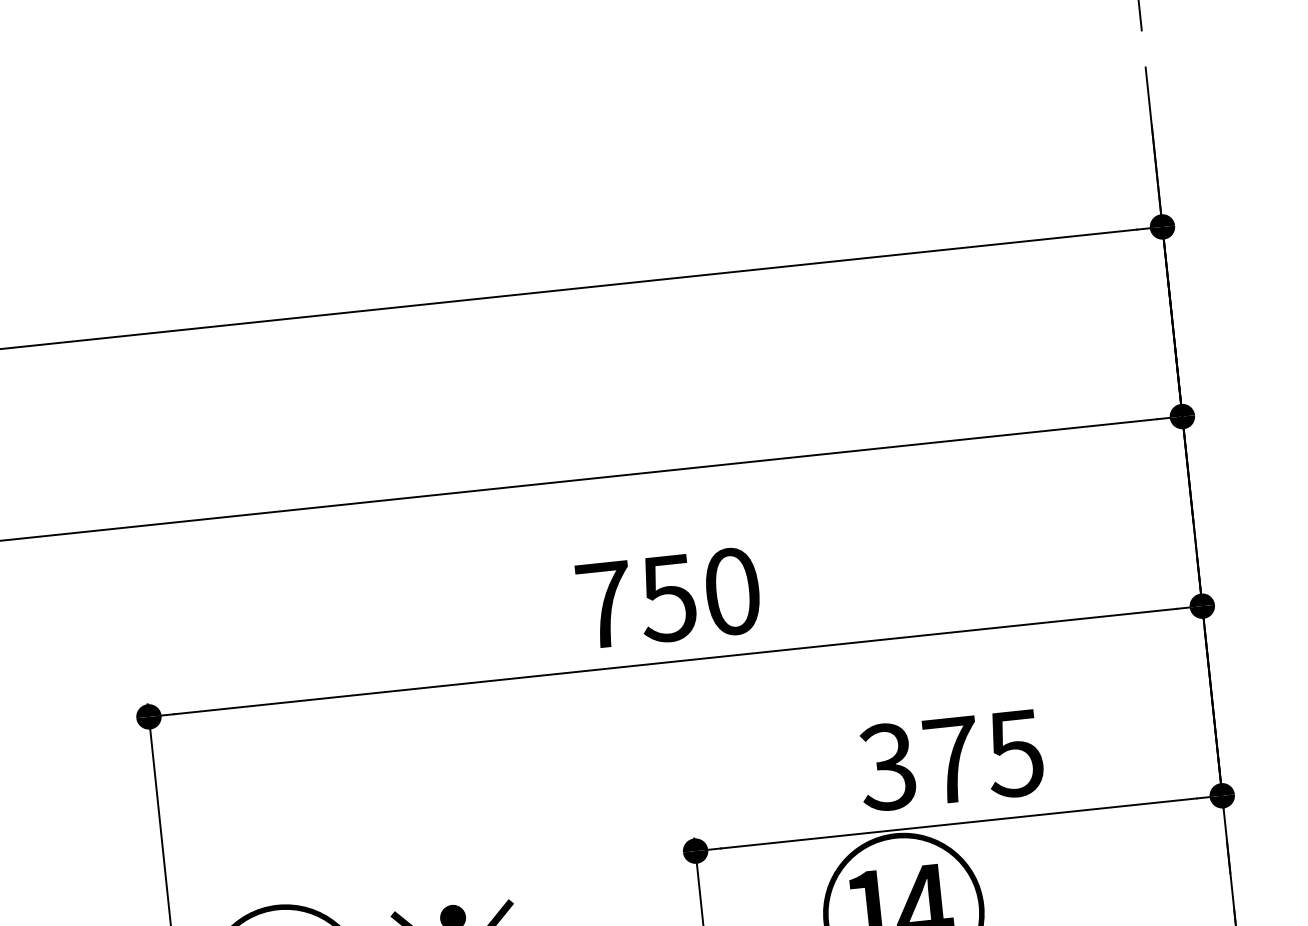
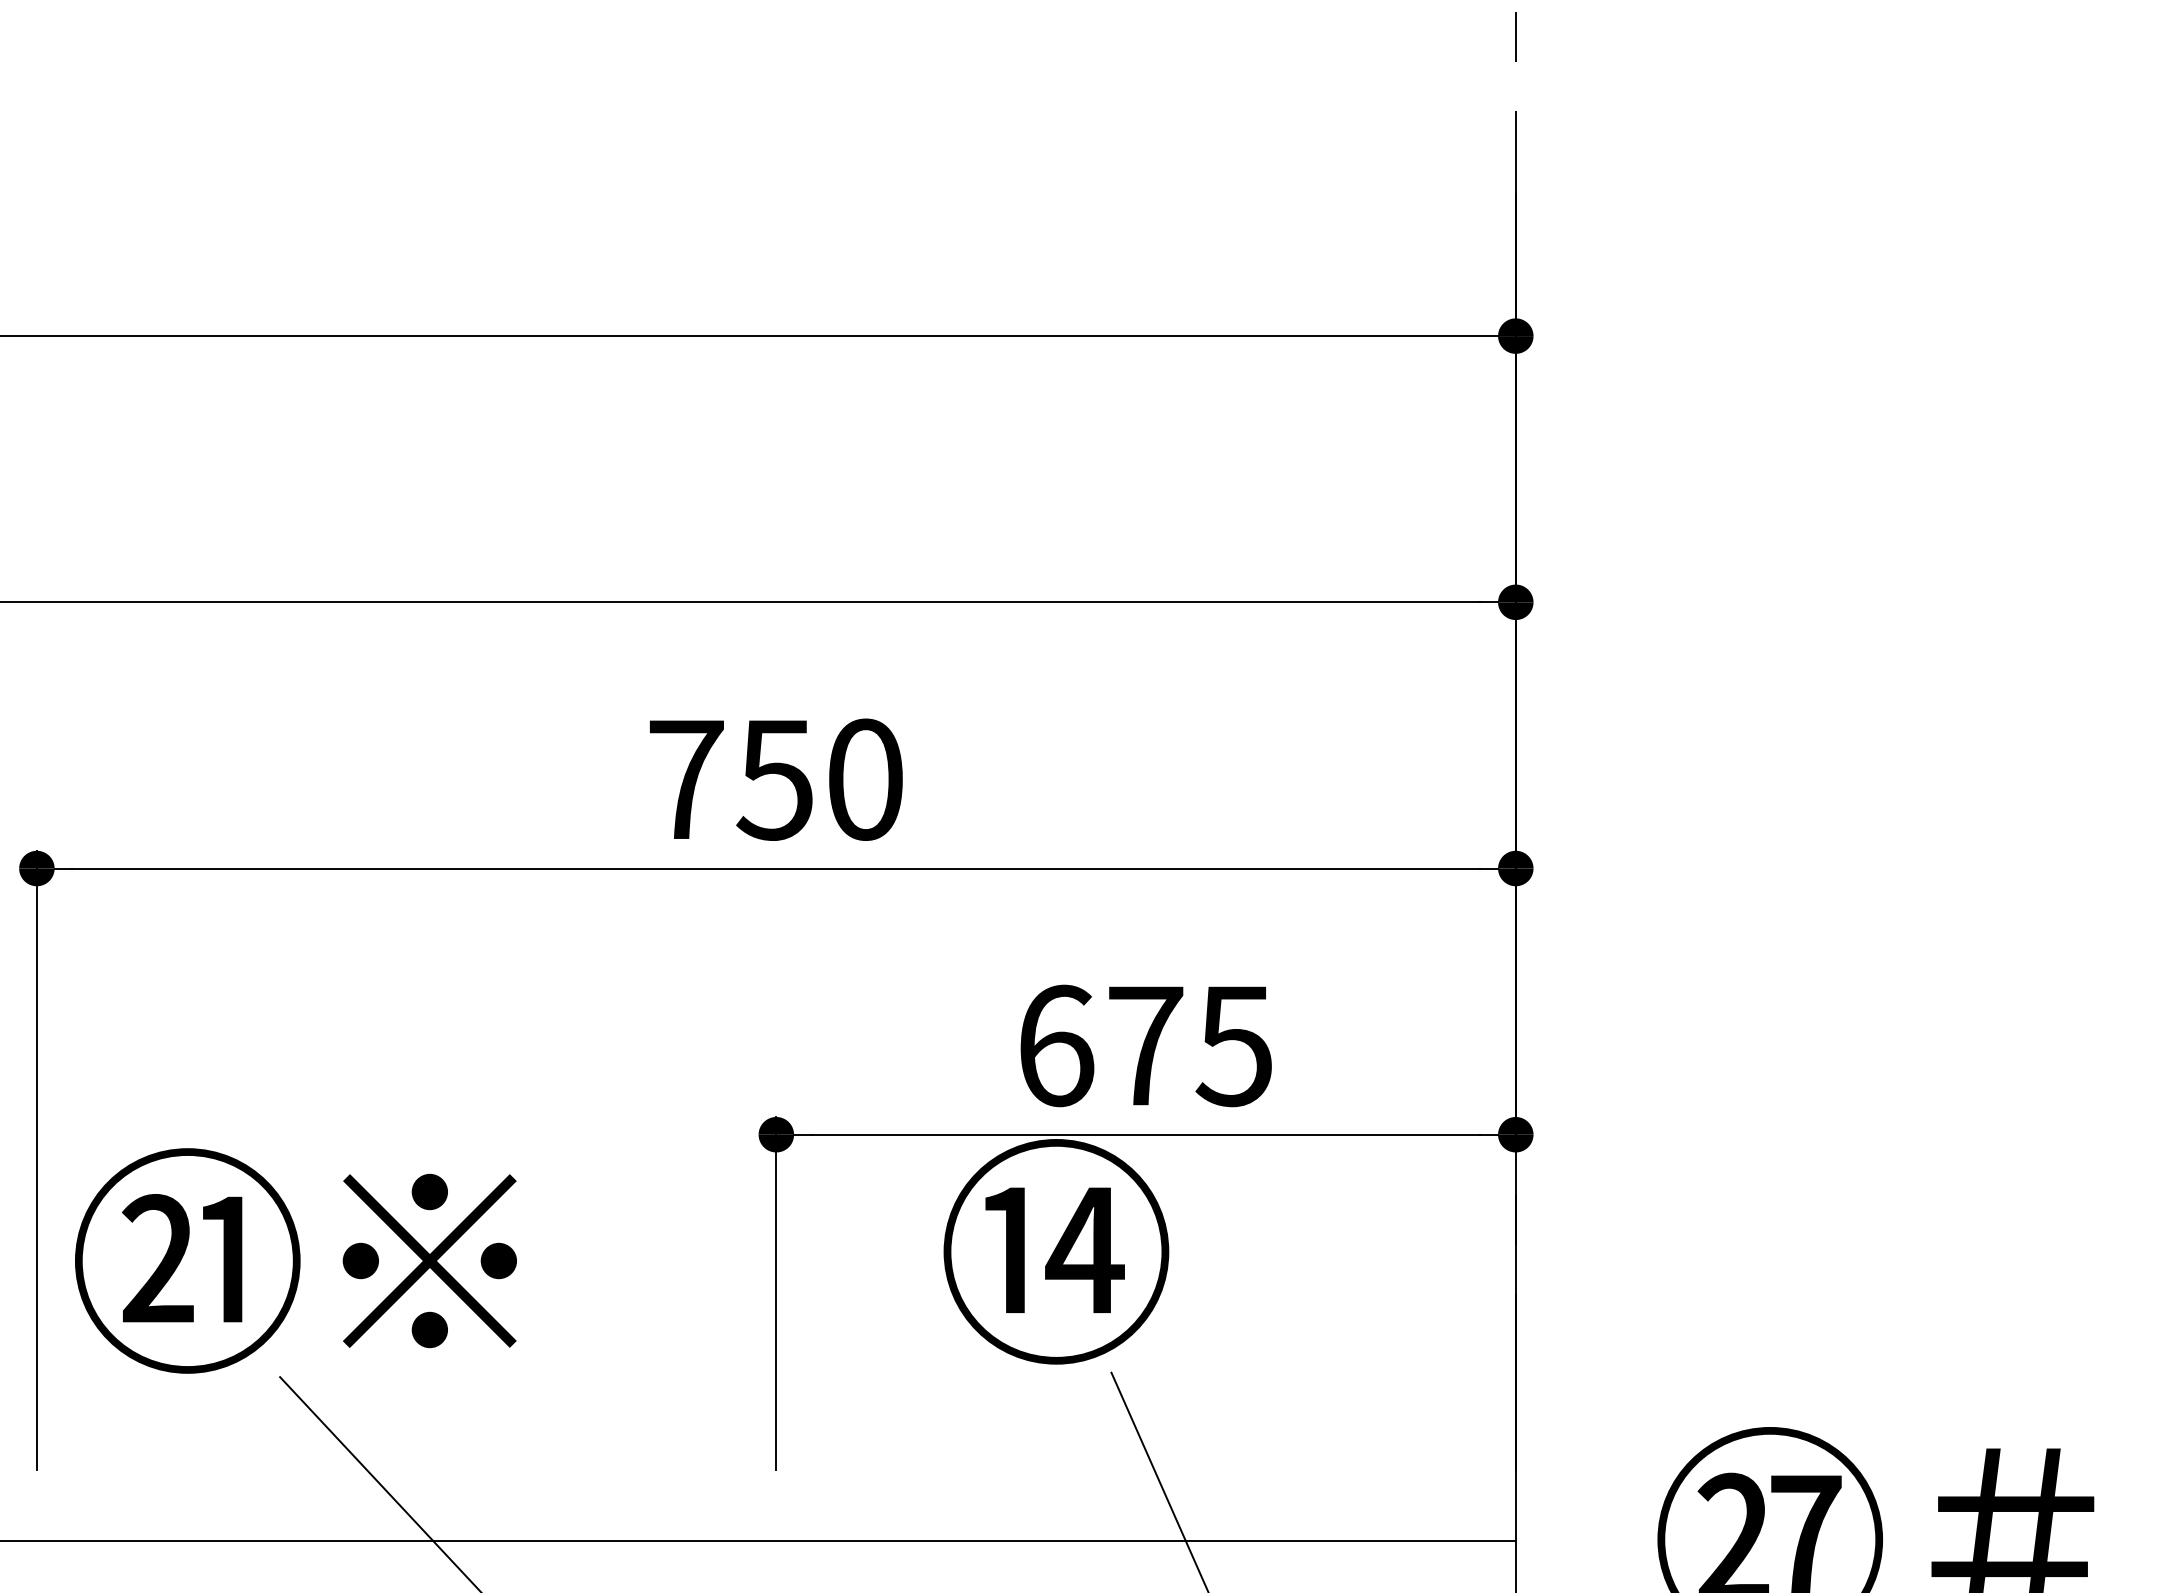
text: (887, 766) -> (1055, 1045), 375 -> 675

